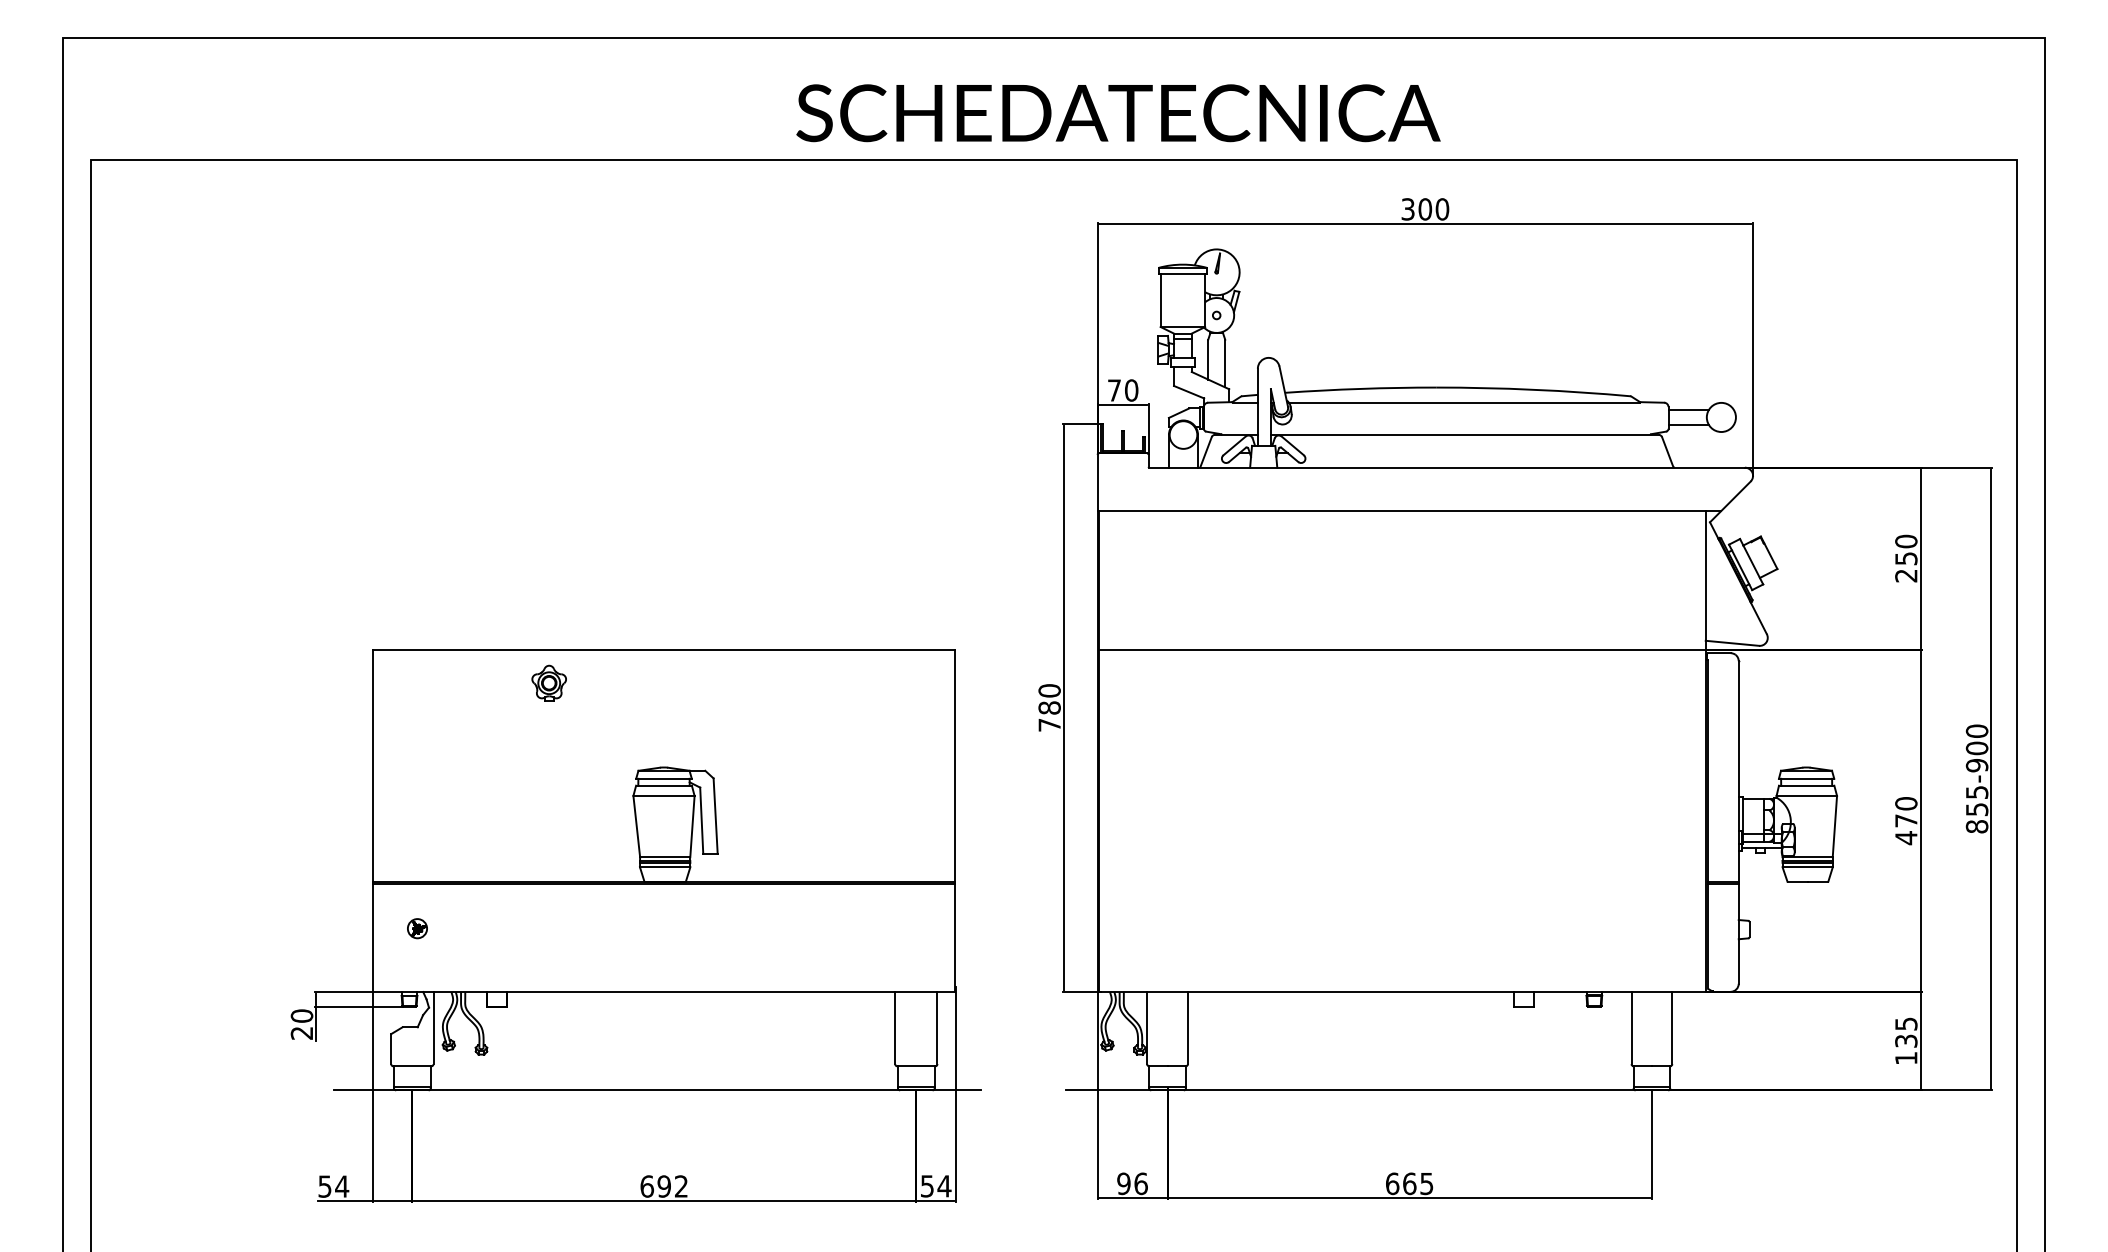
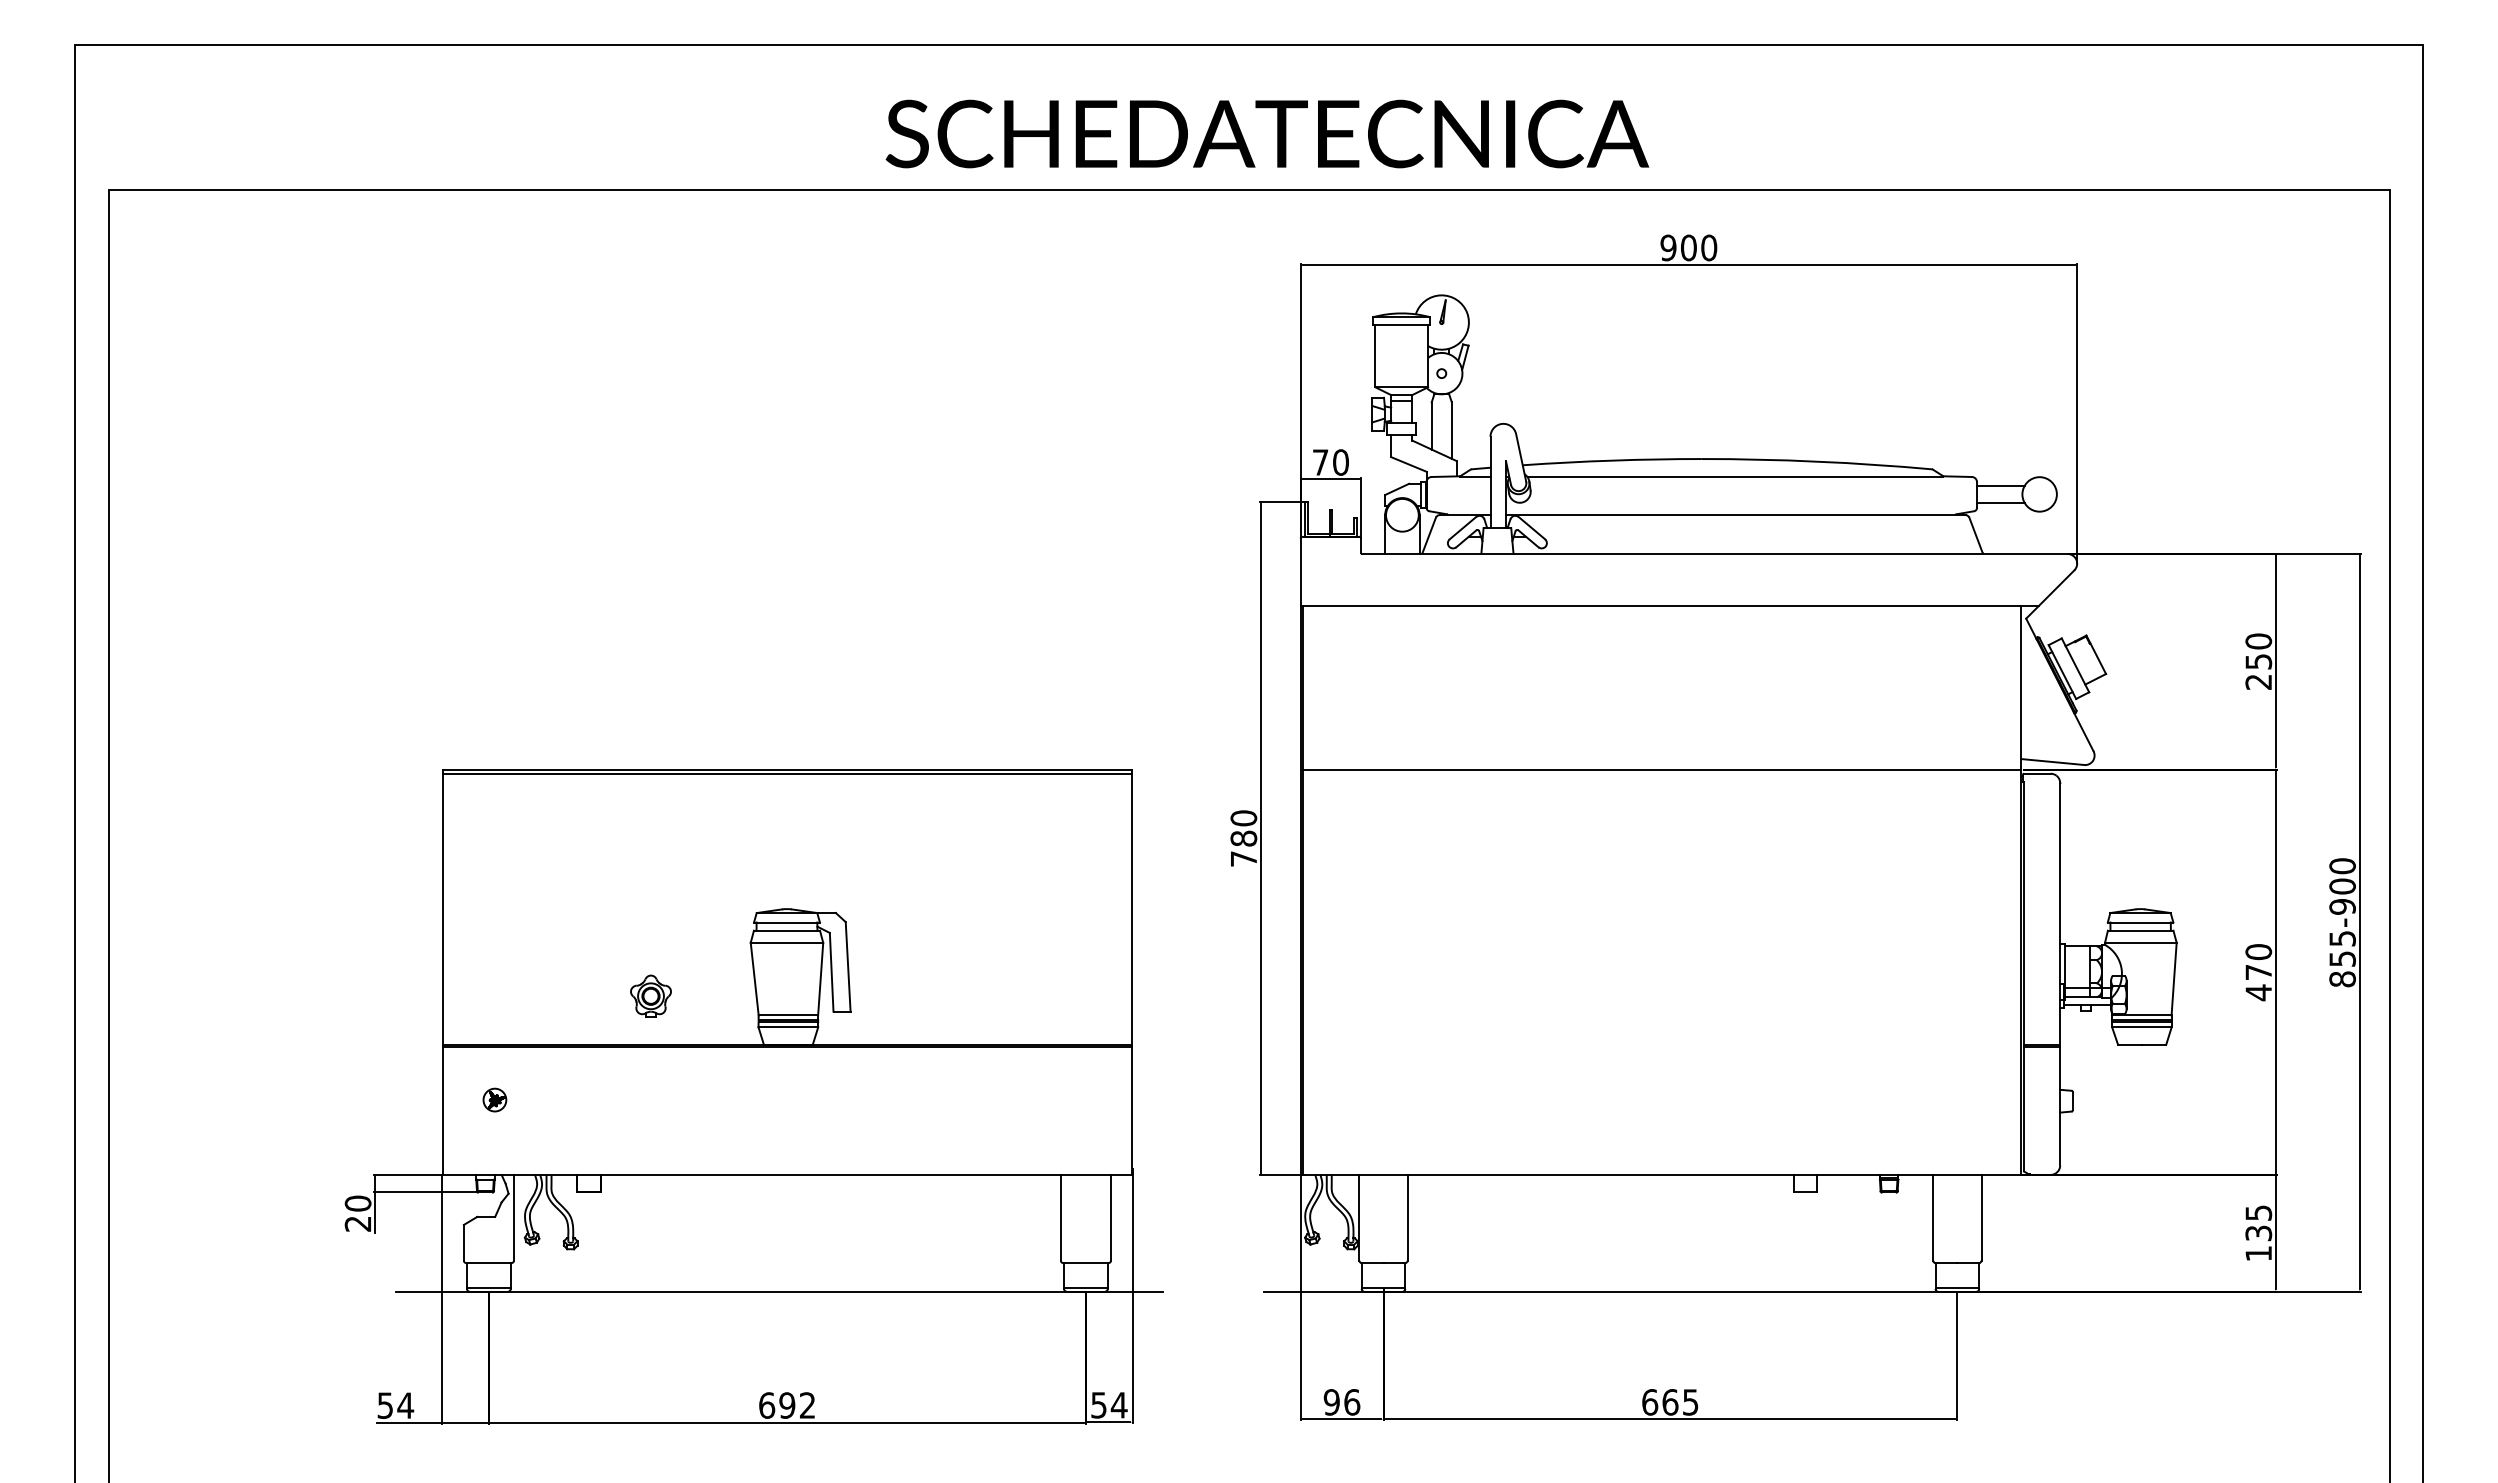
text: (1118, 112) -> (1267, 133), moved
text: (1408, 209) -> (1668, 247), 300 -> 900
line: (664, 653) -> (787, 773), added
part: (548, 682) -> (650, 995), moved

